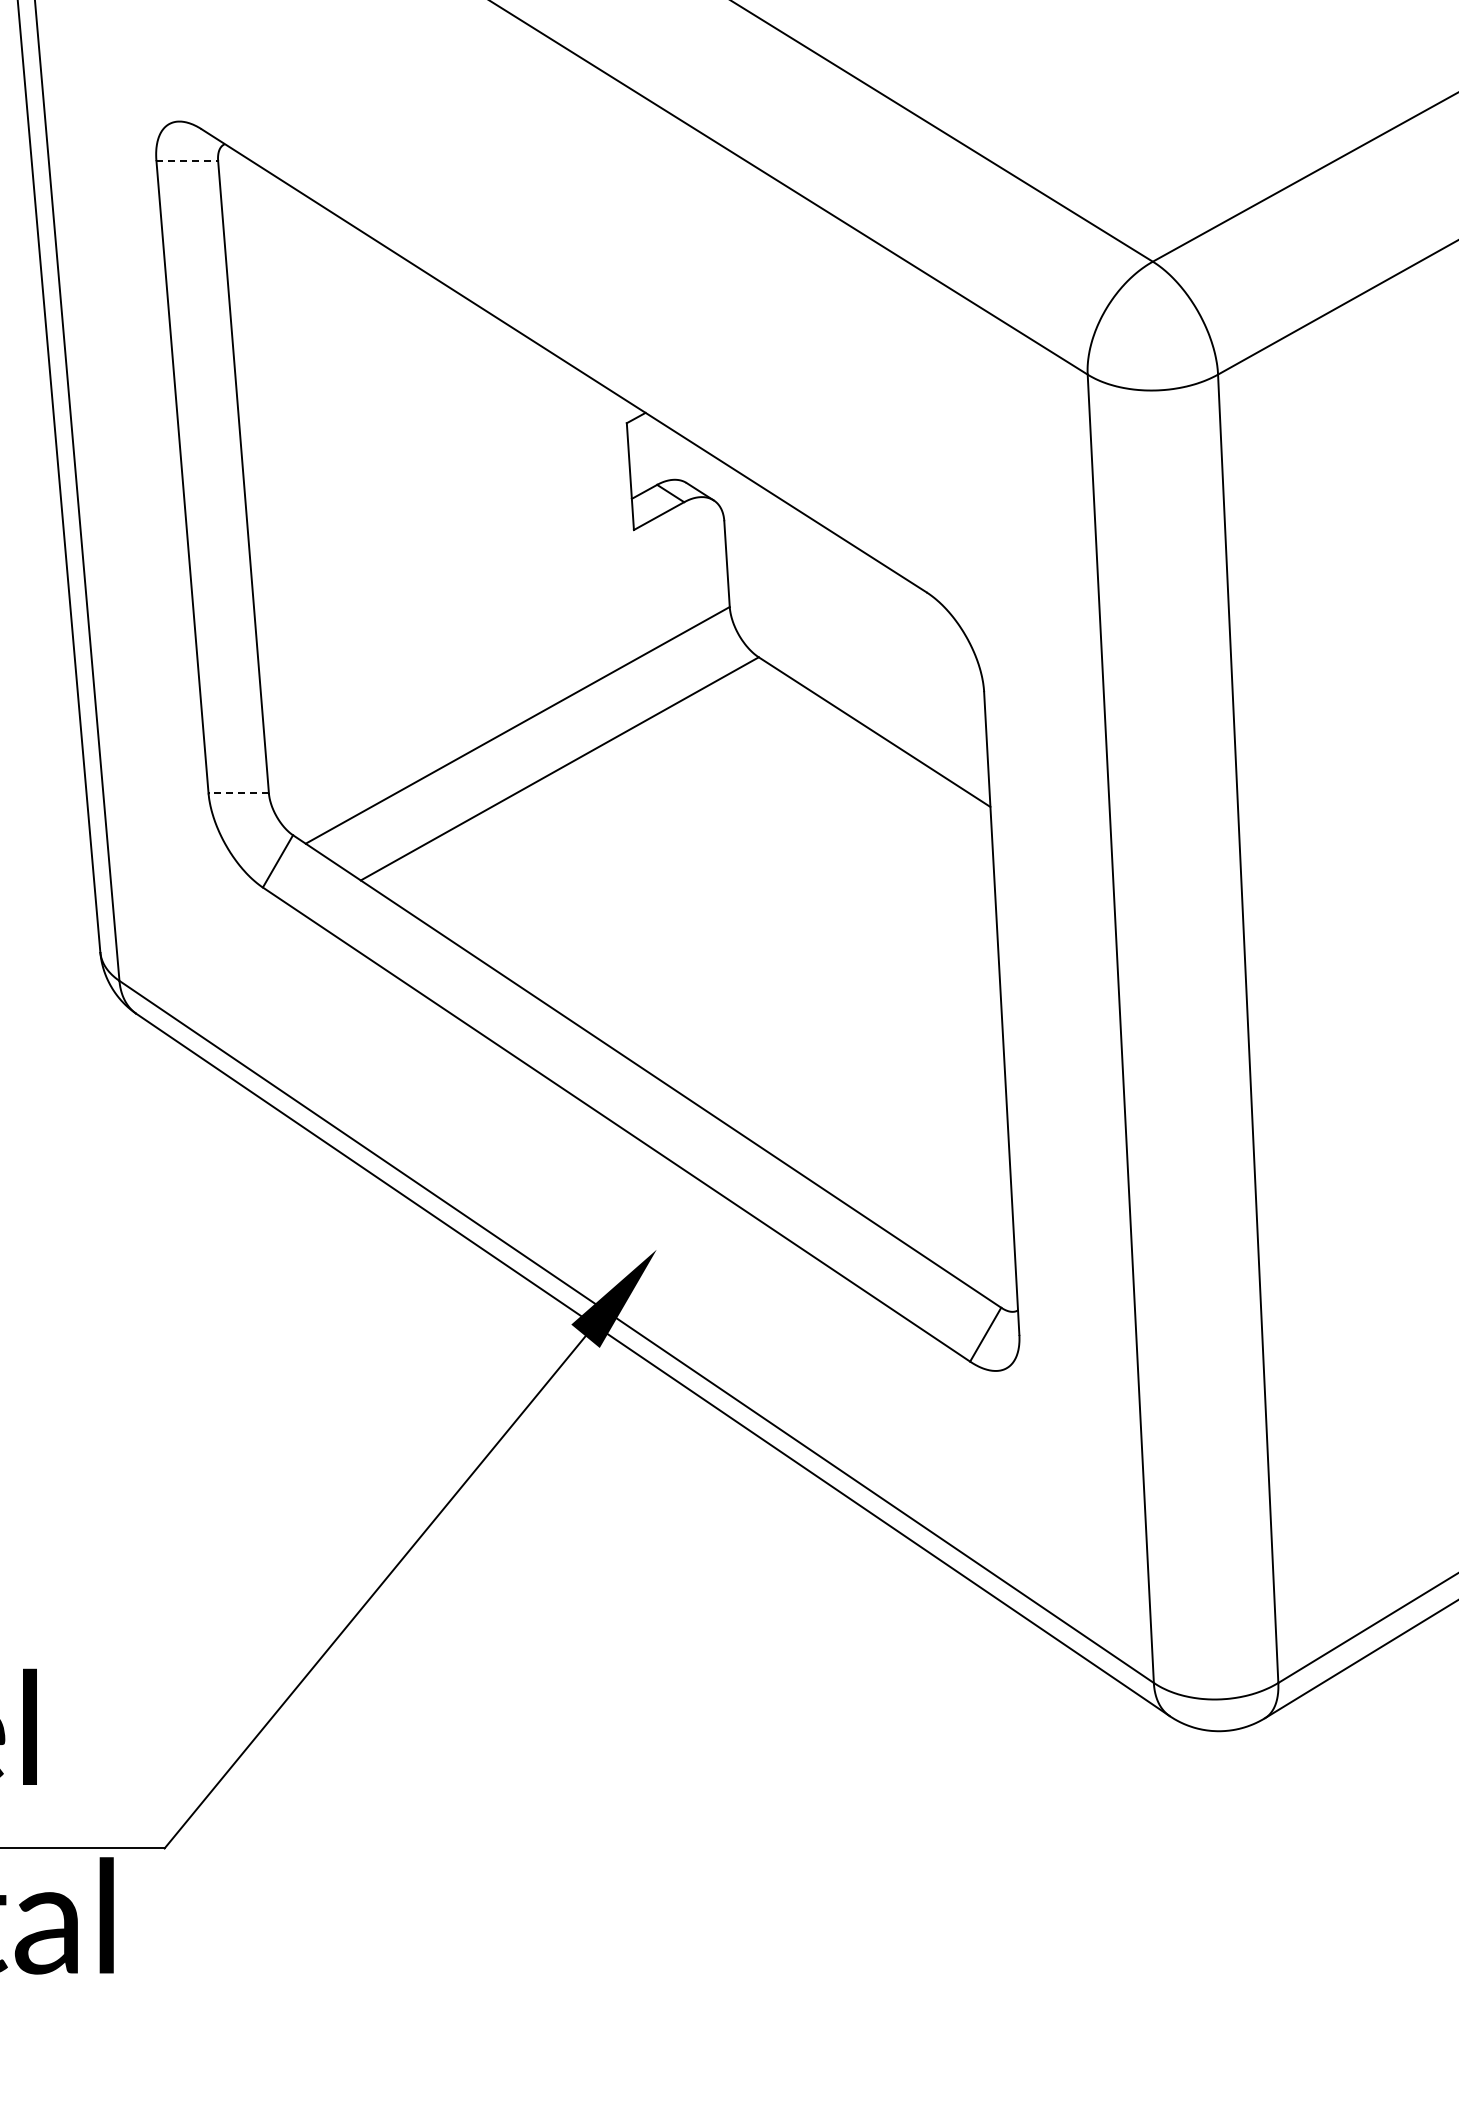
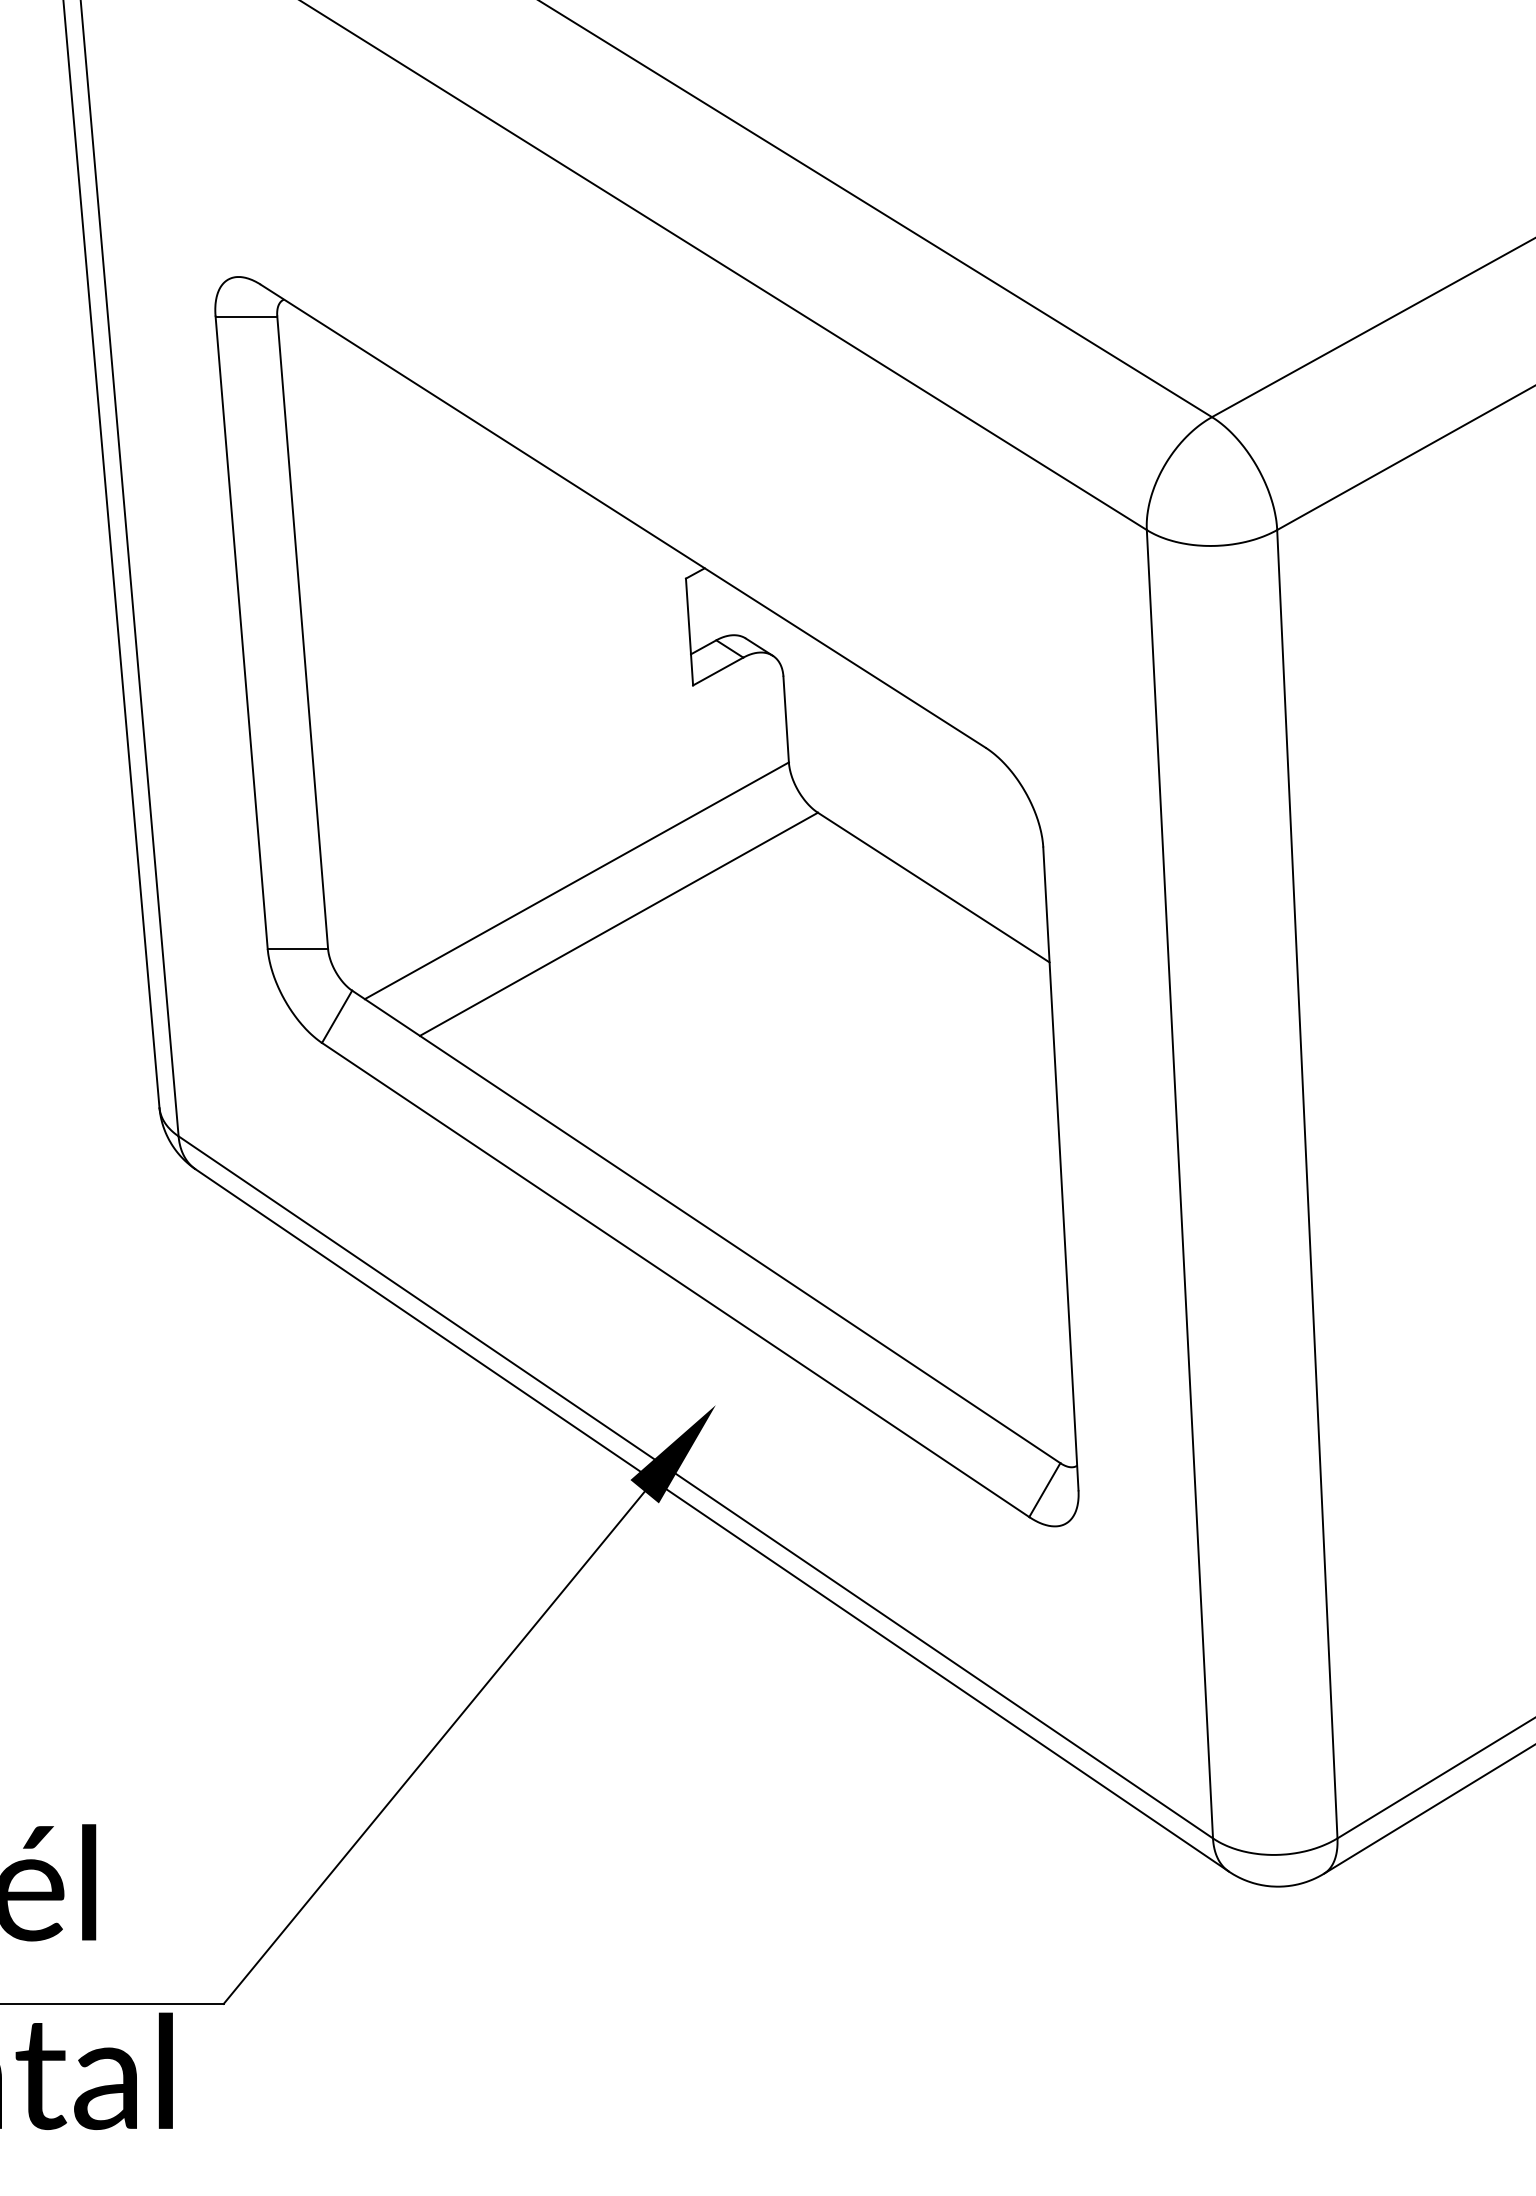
line: (187, 161) -> (246, 316), dashed -> solid
line: (238, 793) -> (297, 948), dashed -> solid

